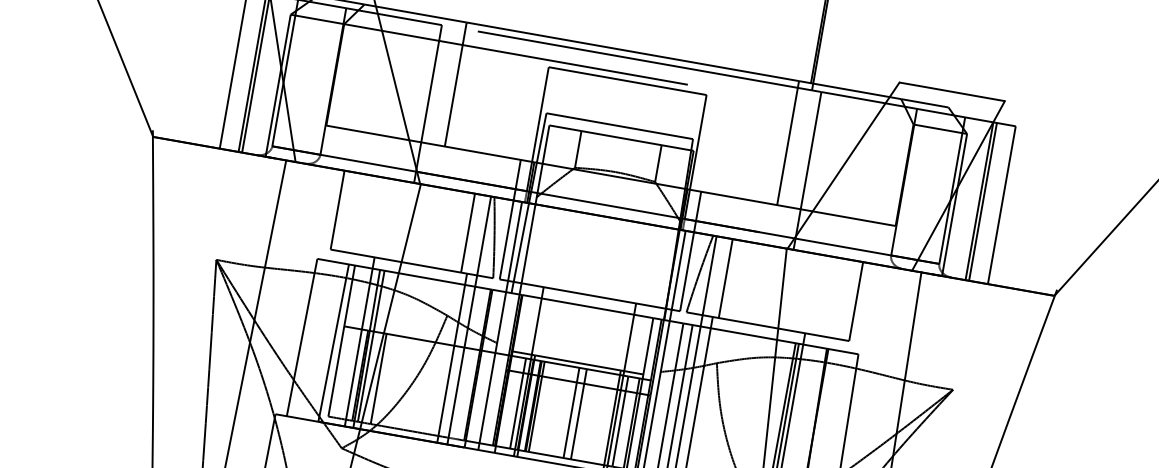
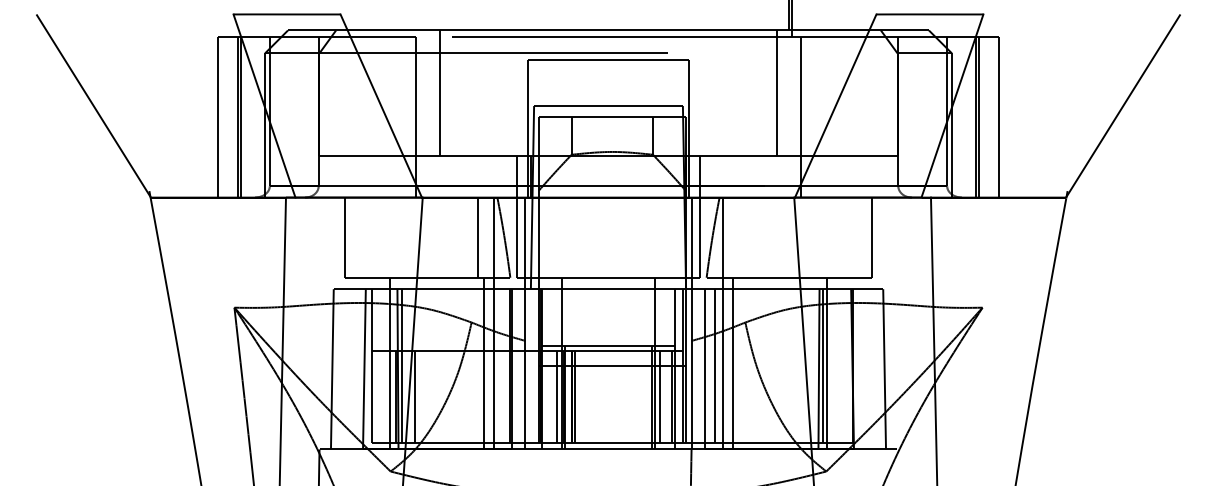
line: (725, 278) -> (739, 237), removed
line: (571, 412) -> (610, 396), removed
line: (579, 414) -> (618, 396), removed

